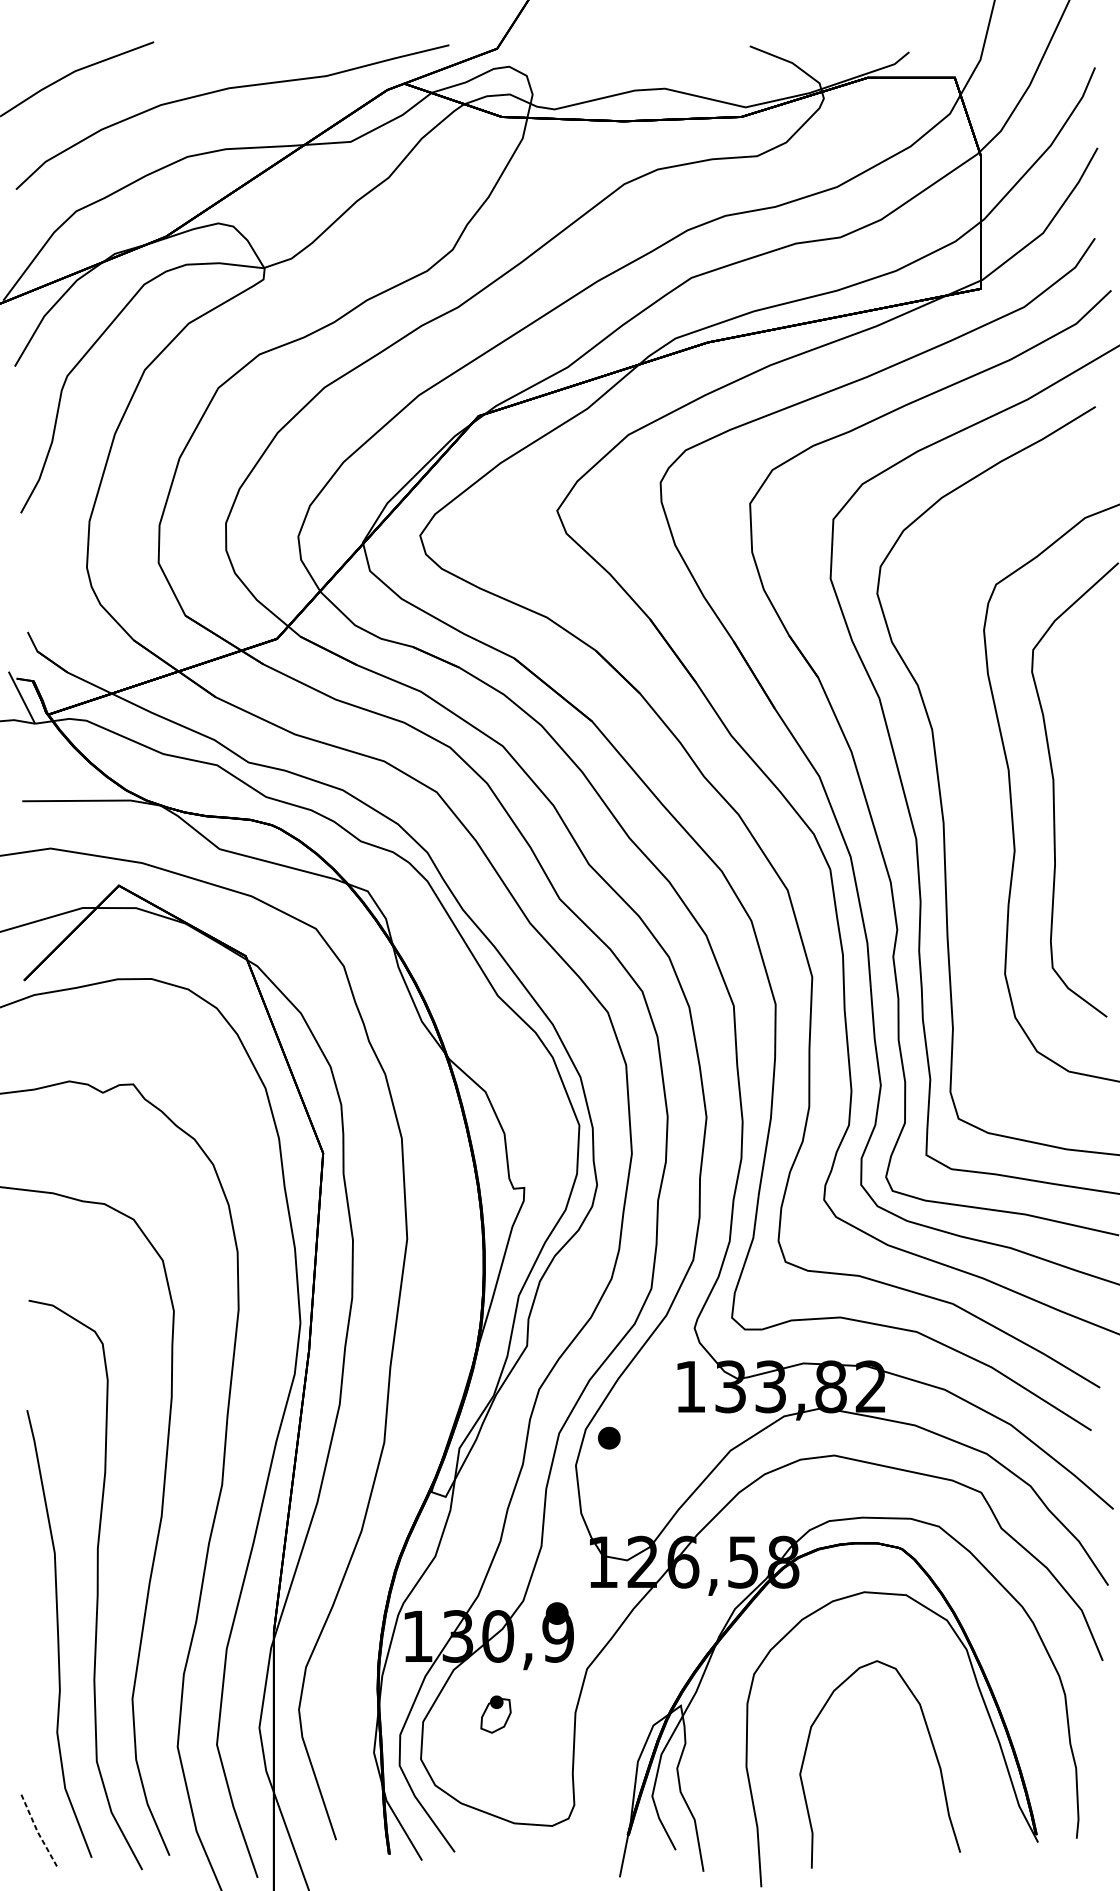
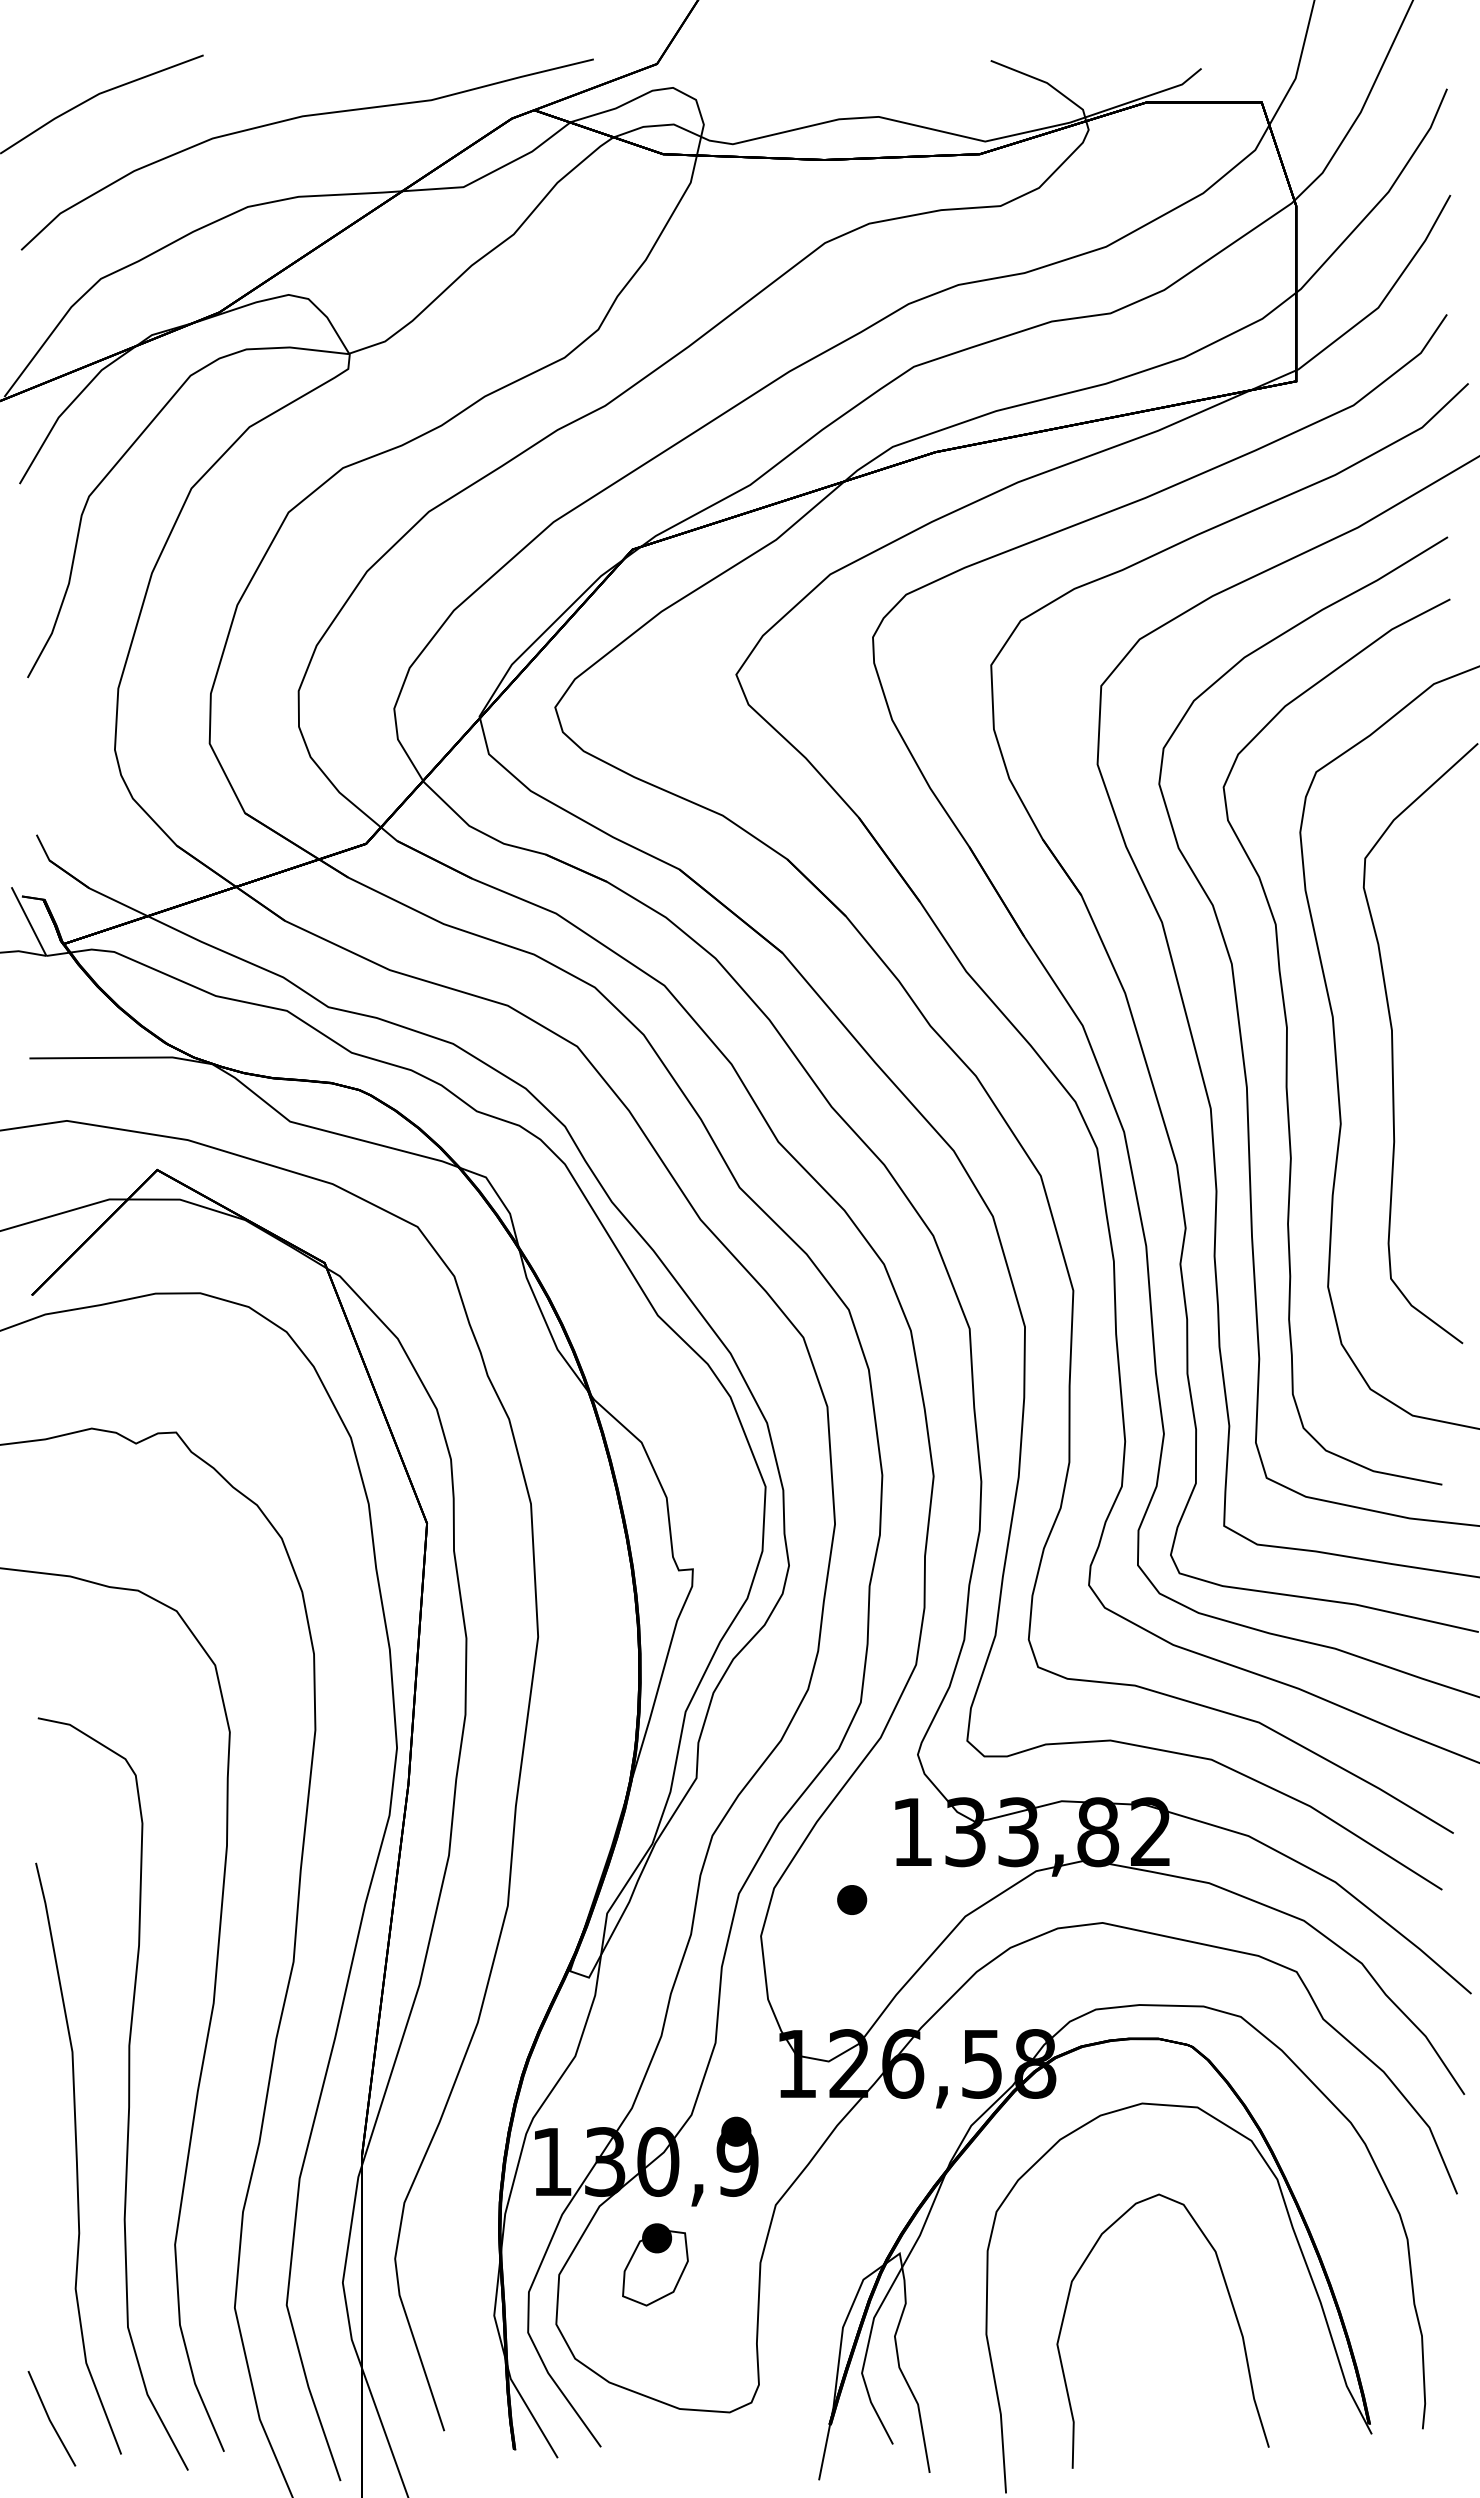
curve: (974, 788) -> (1287, 1041), added
part: (609, 1437) -> (852, 1899), moved
part: (496, 1714) -> (655, 2264), size x1.67
line: (37, 1832) -> (49, 2420), dashed -> solid

